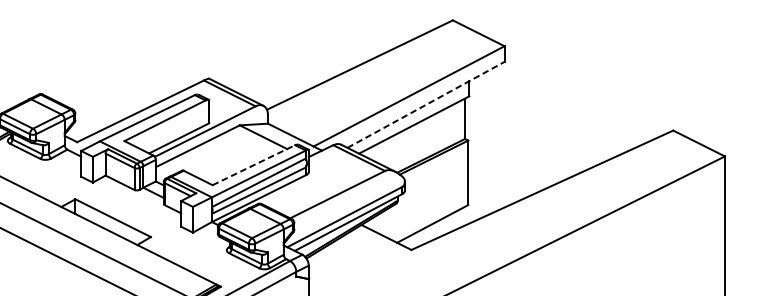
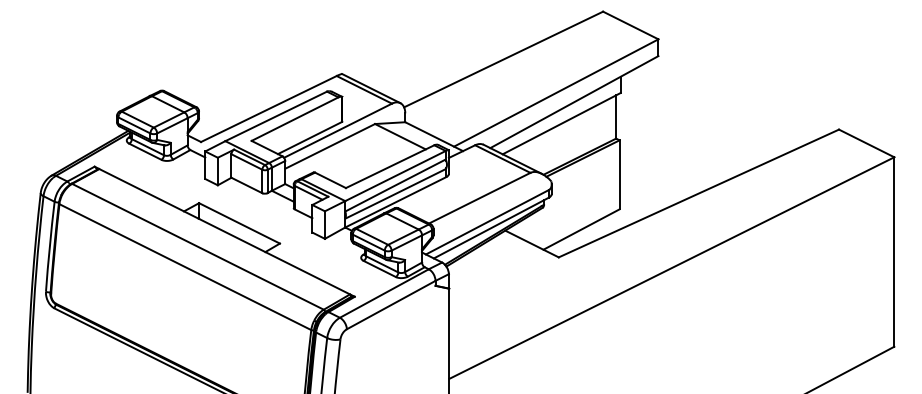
line: (426, 105) -> (574, 102), dashed -> solid
line: (254, 165) -> (390, 166), dashed -> solid

